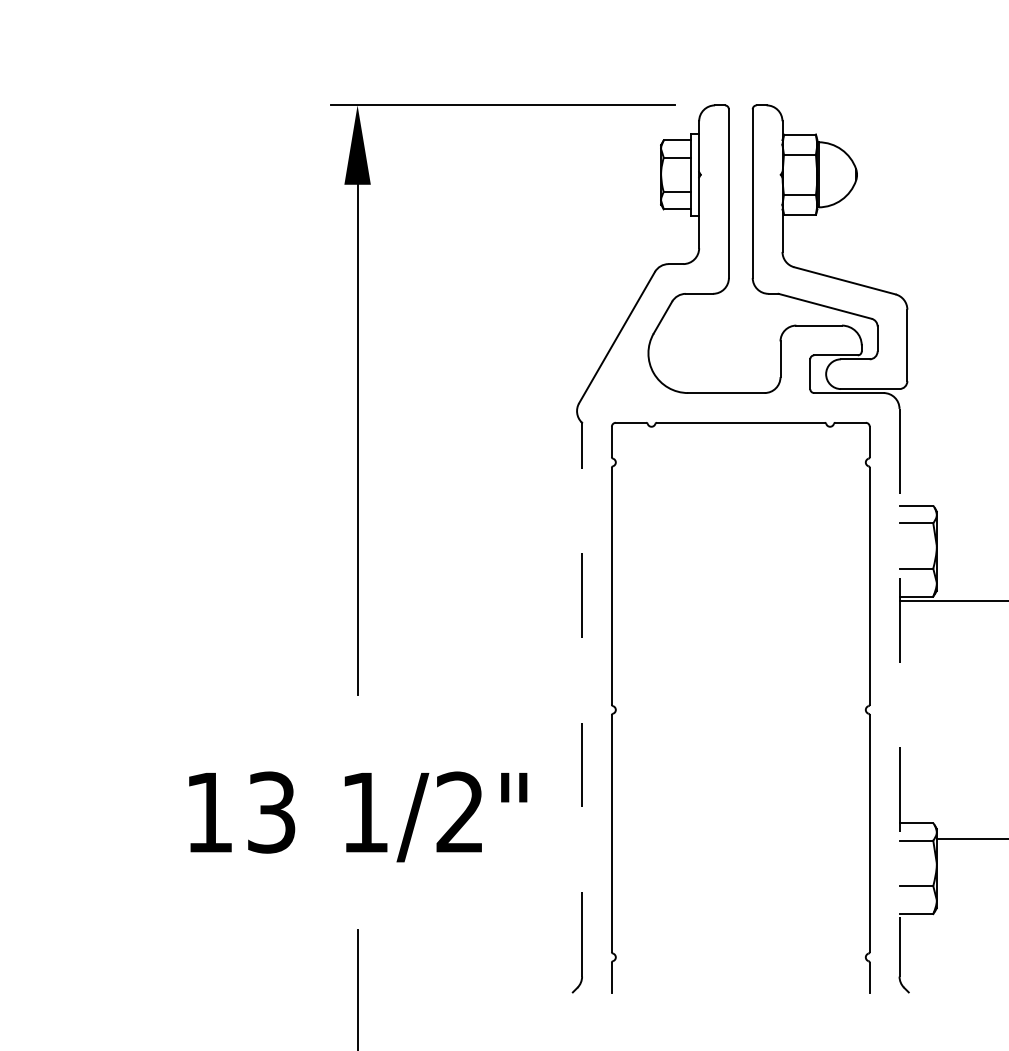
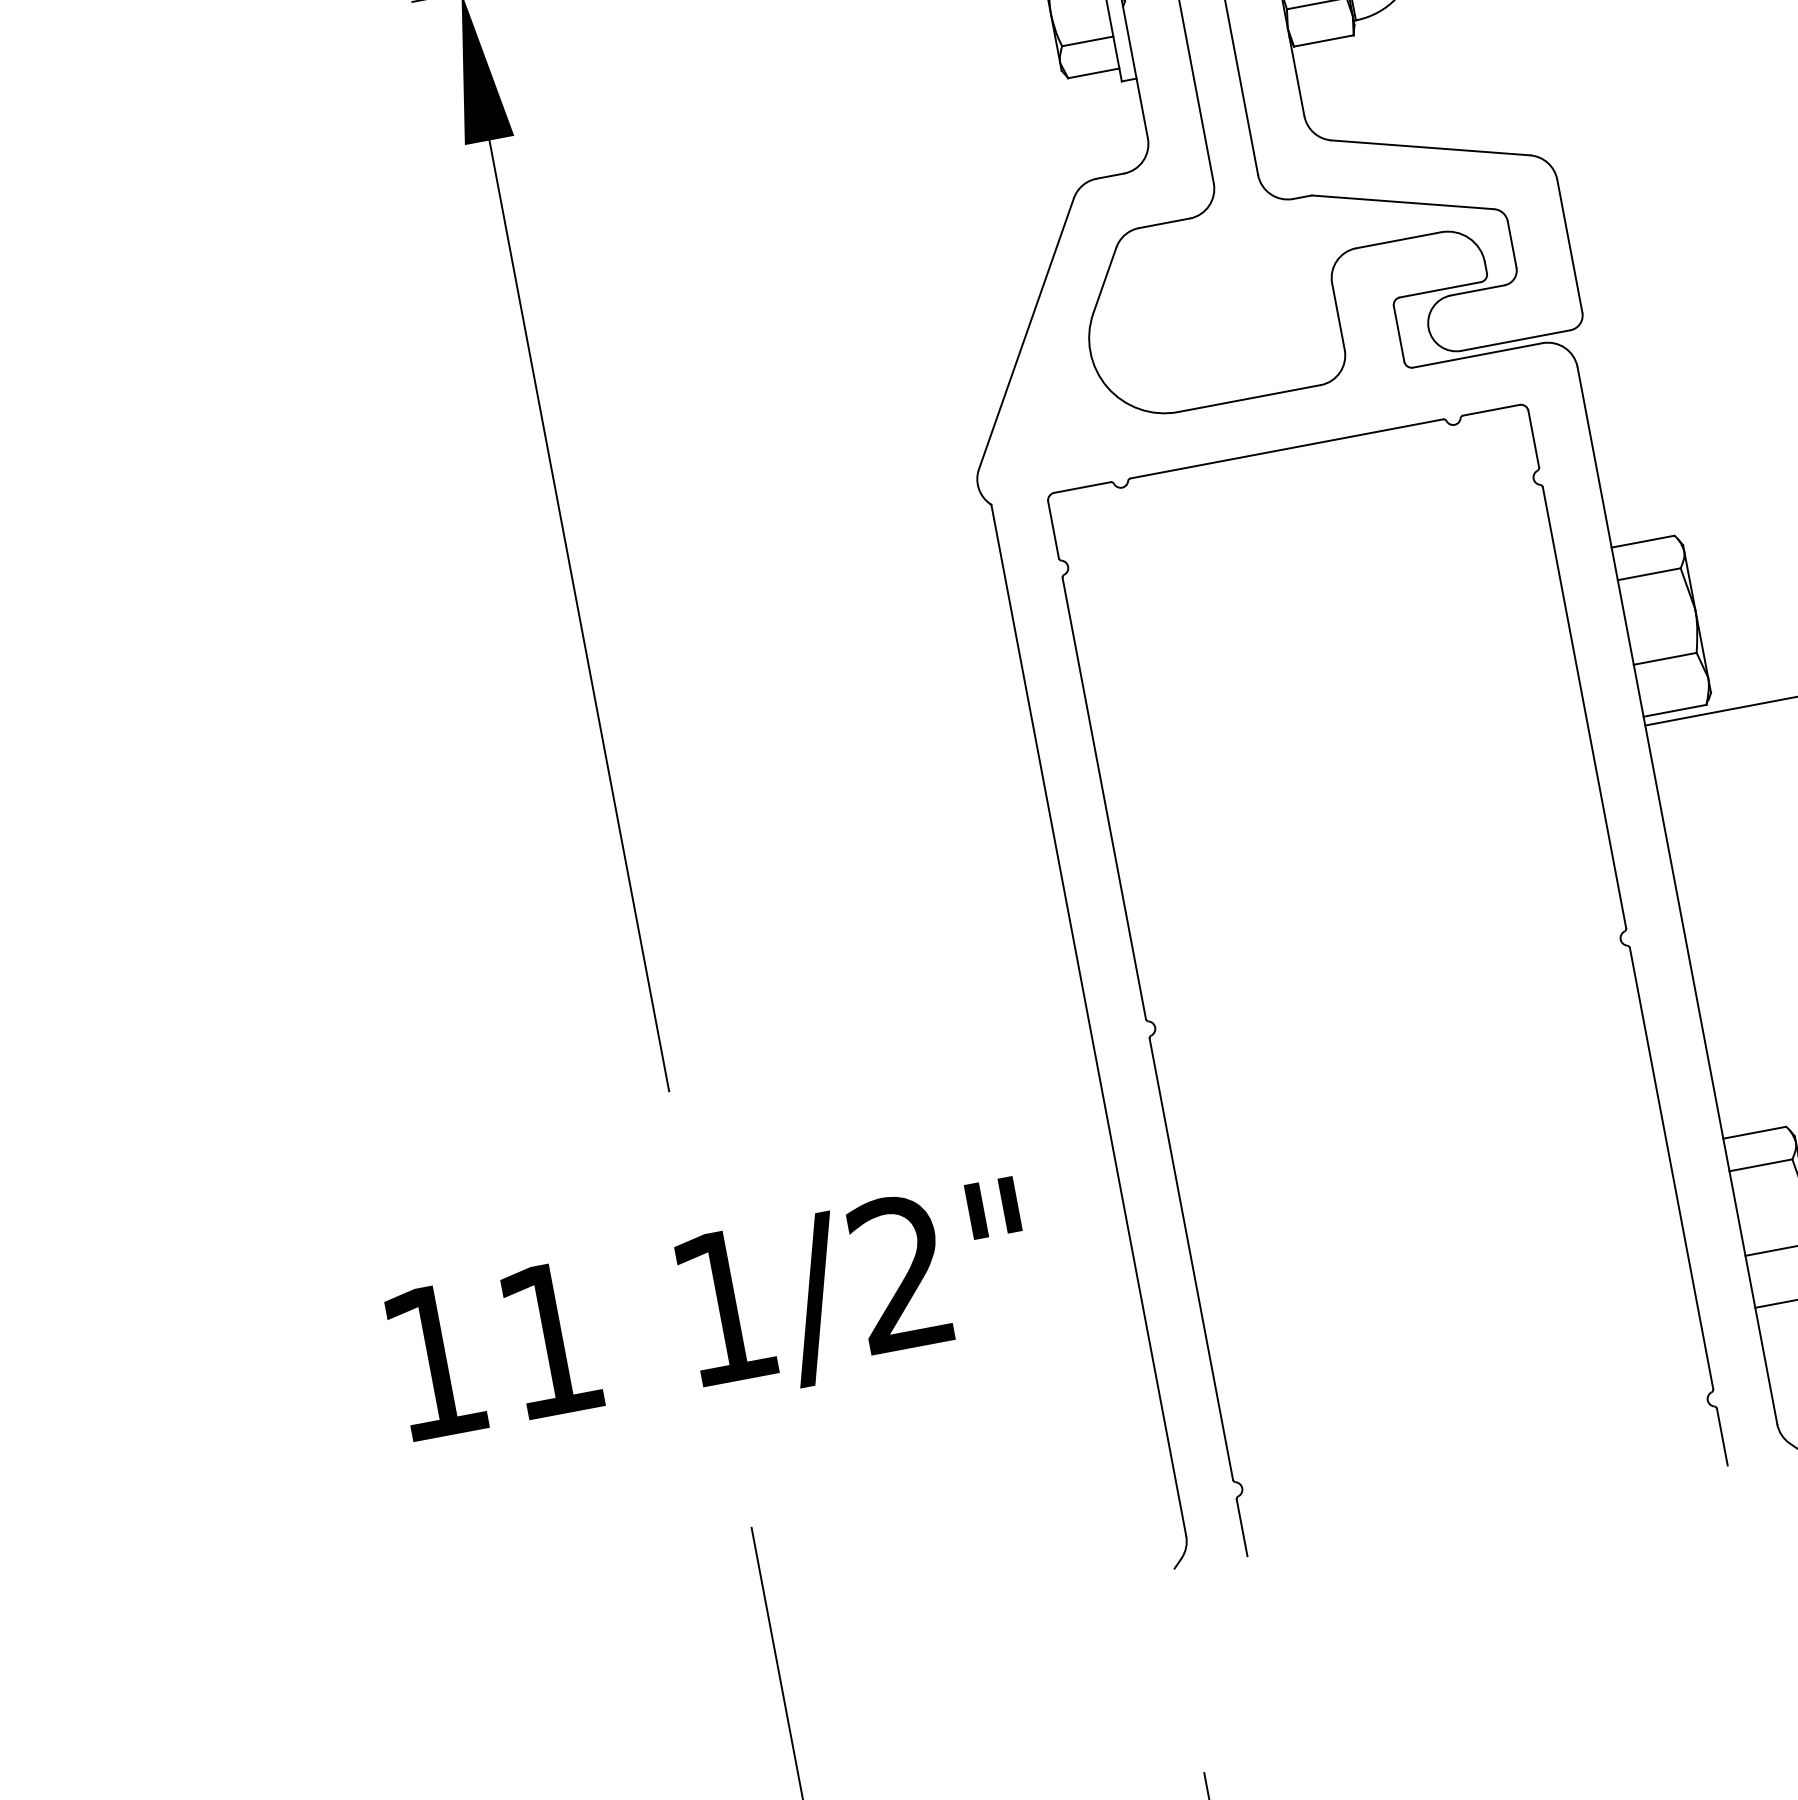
line: (899, 692) -> (1677, 895), dashed -> solid
line: (582, 699) -> (1089, 1019), dashed -> solid
text: (271, 812) -> (550, 1339), 13 -> 11

